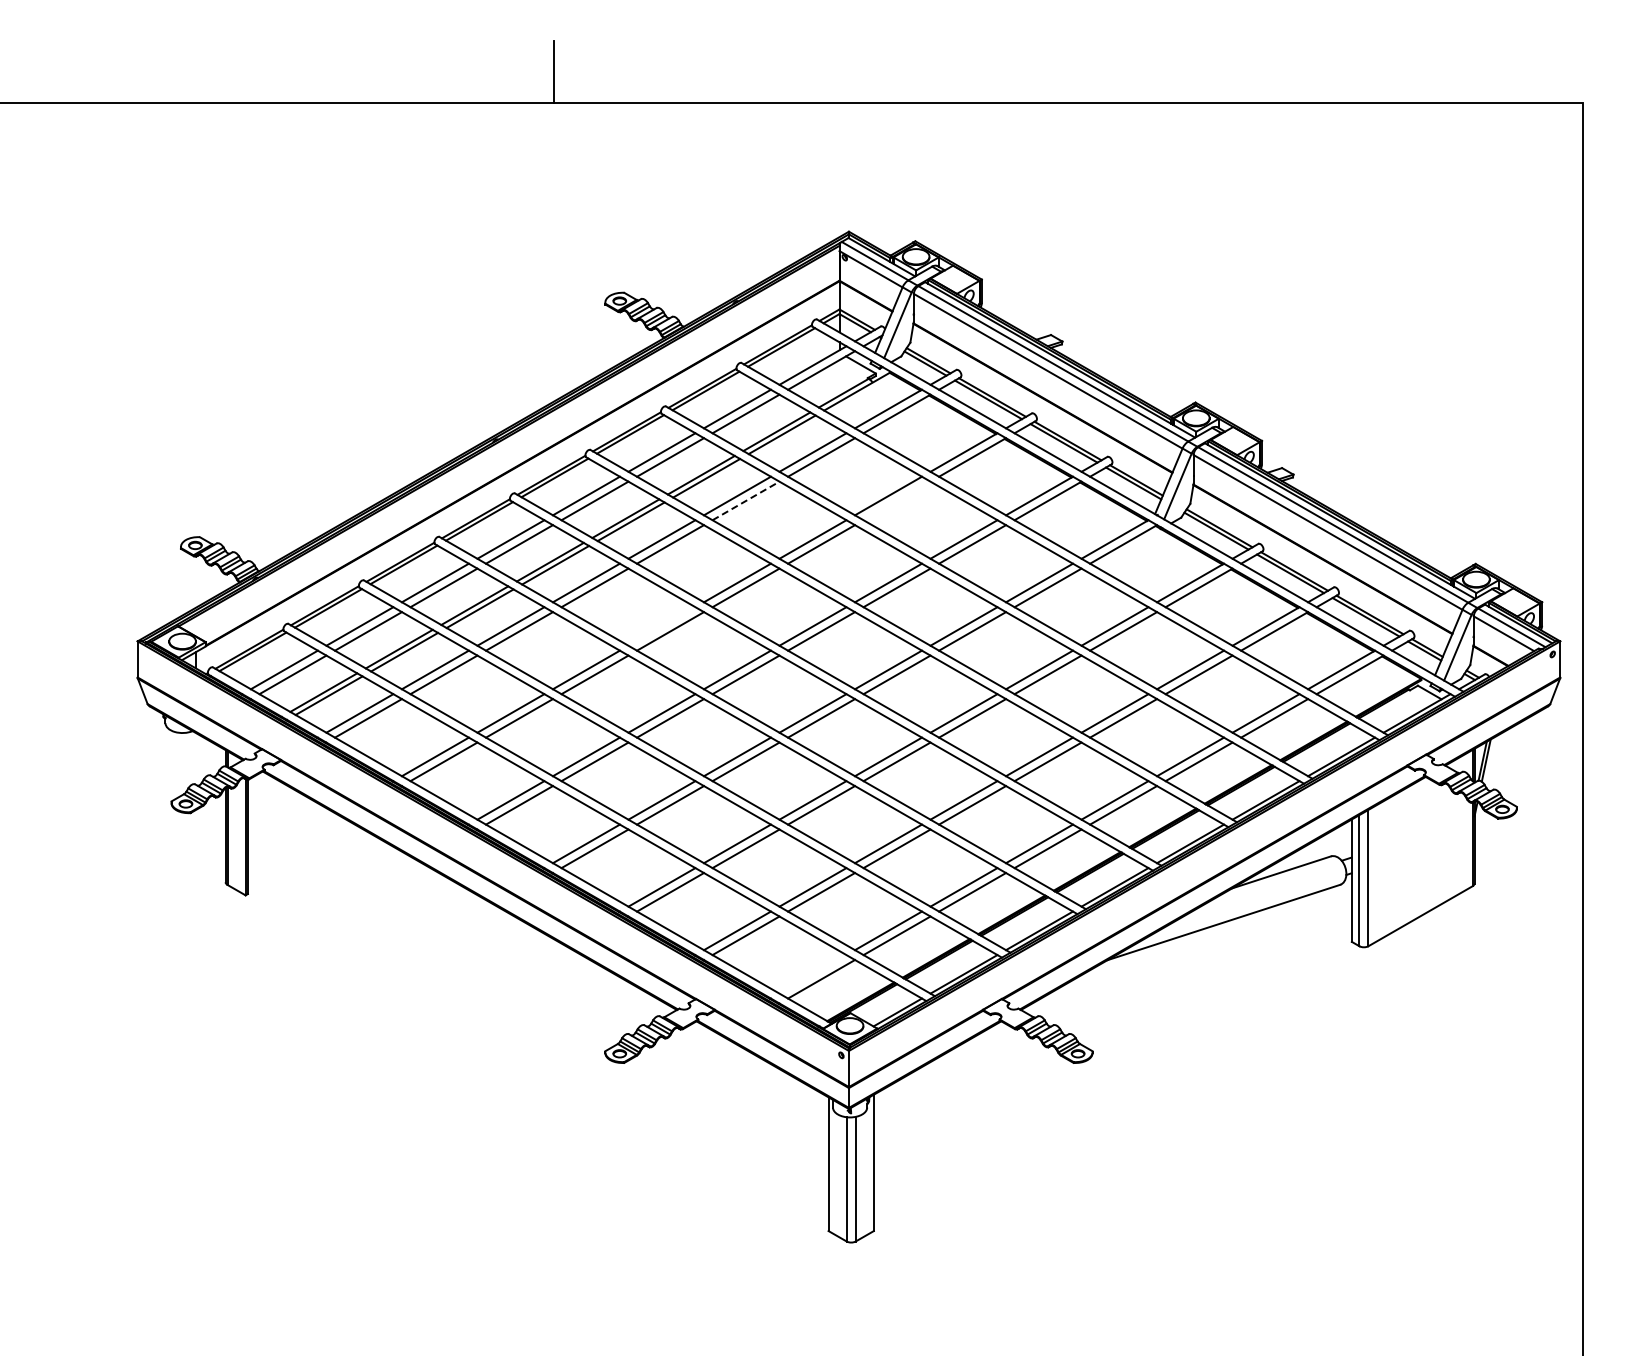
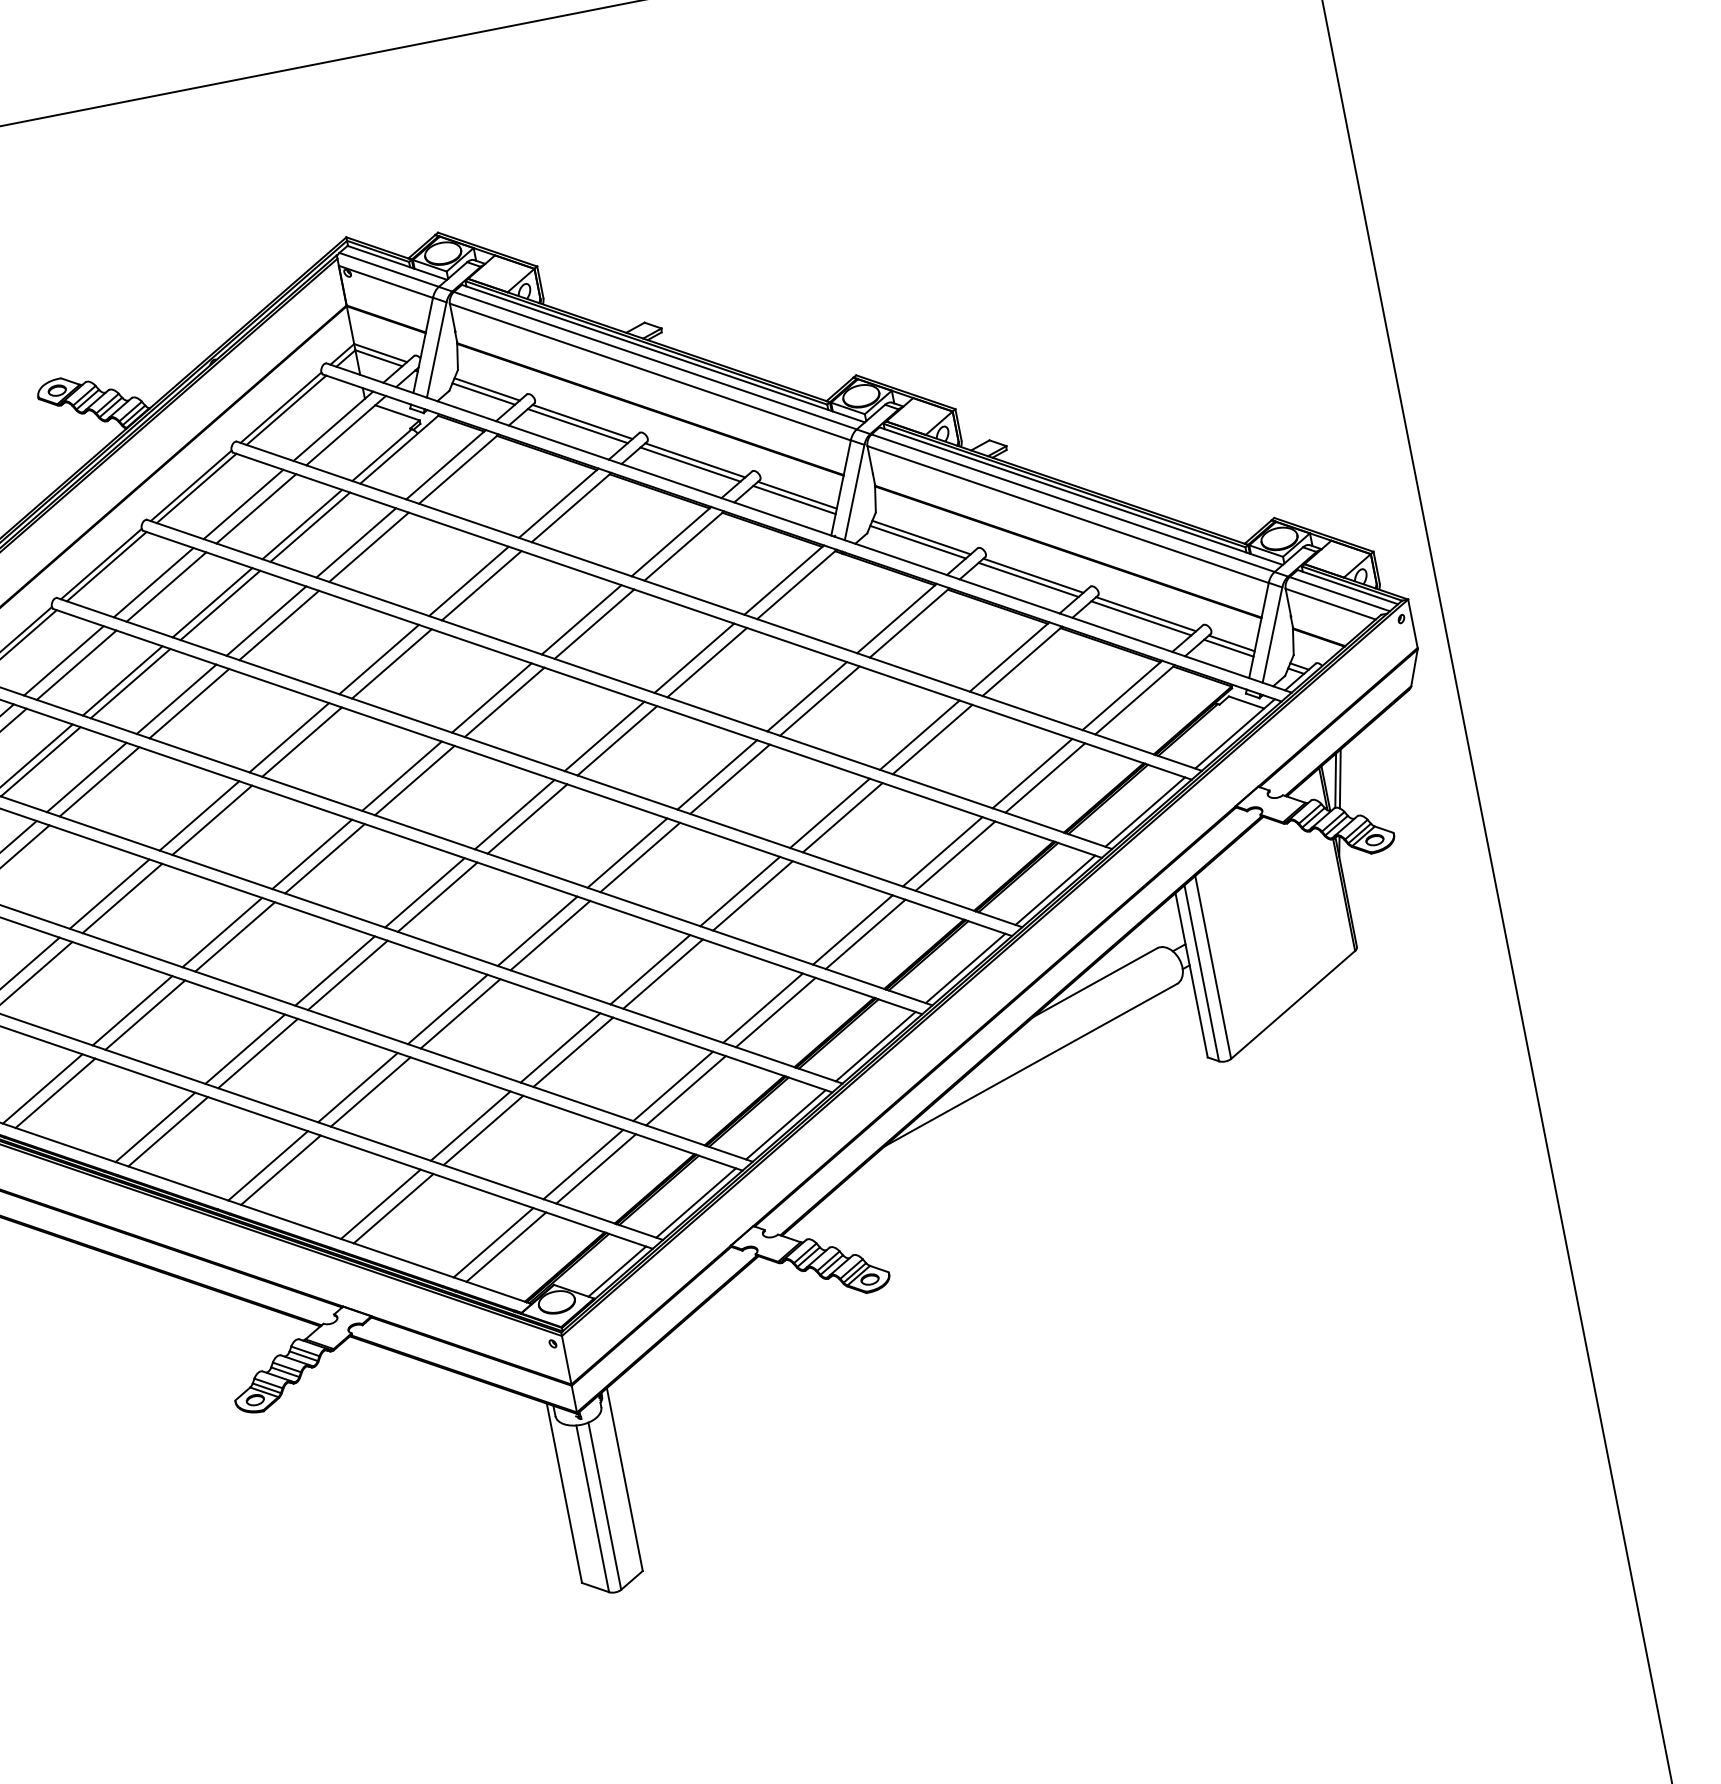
line: (746, 500) -> (279, 624), dashed -> solid
line: (896, 500) -> (480, 585), added
line: (661, 626) -> (198, 816), added
line: (812, 974) -> (492, 1243), added

